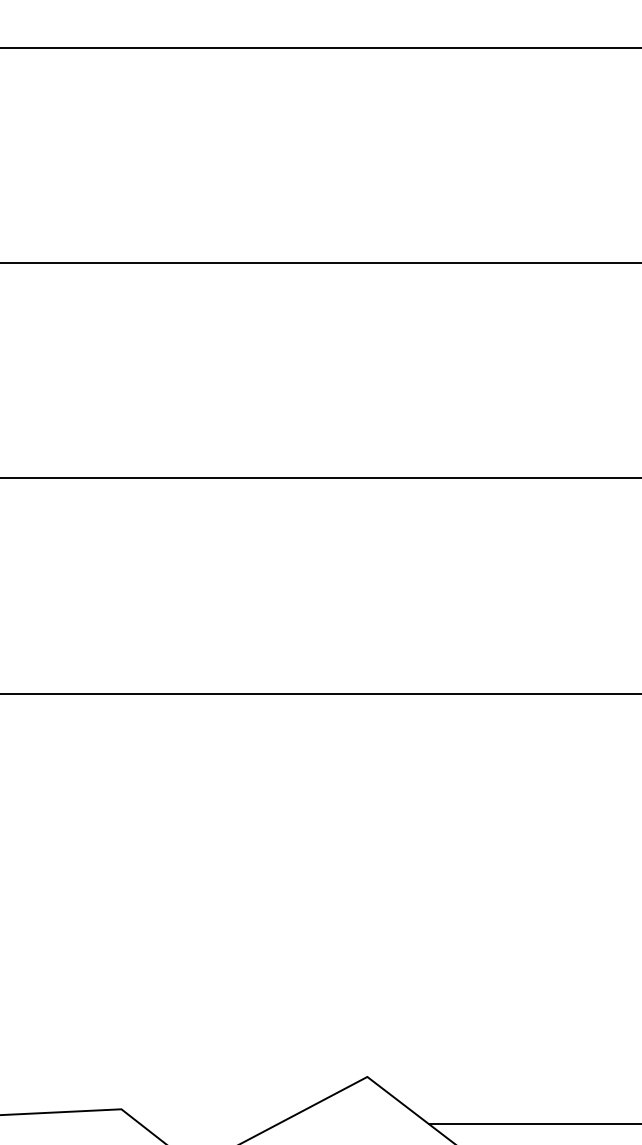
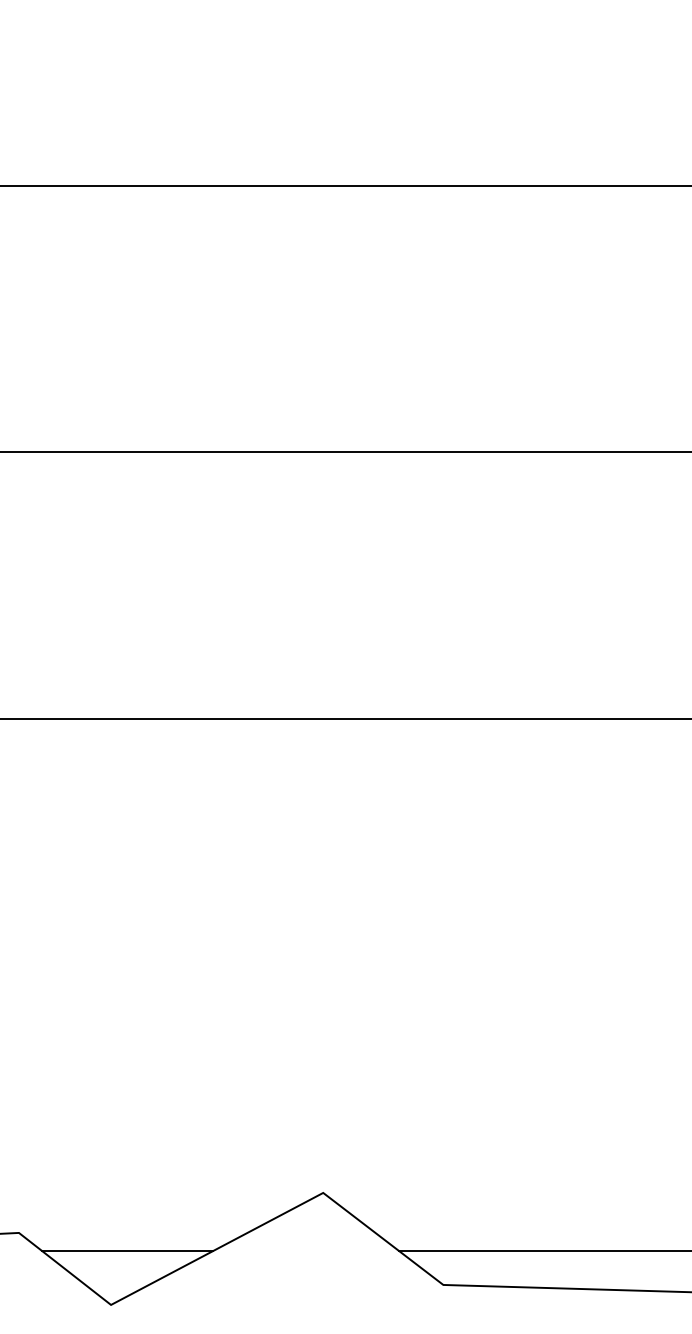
line: (209, 1124) -> (127, 1251), added

